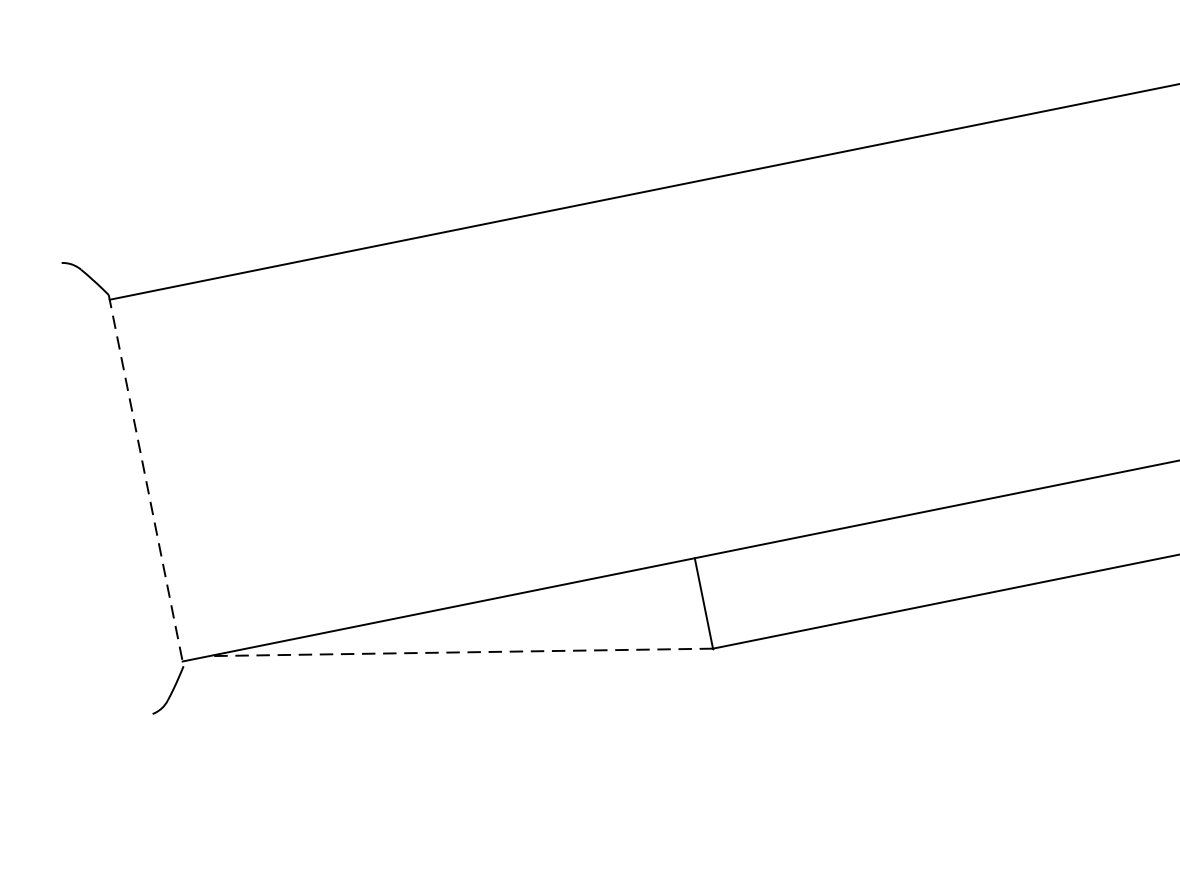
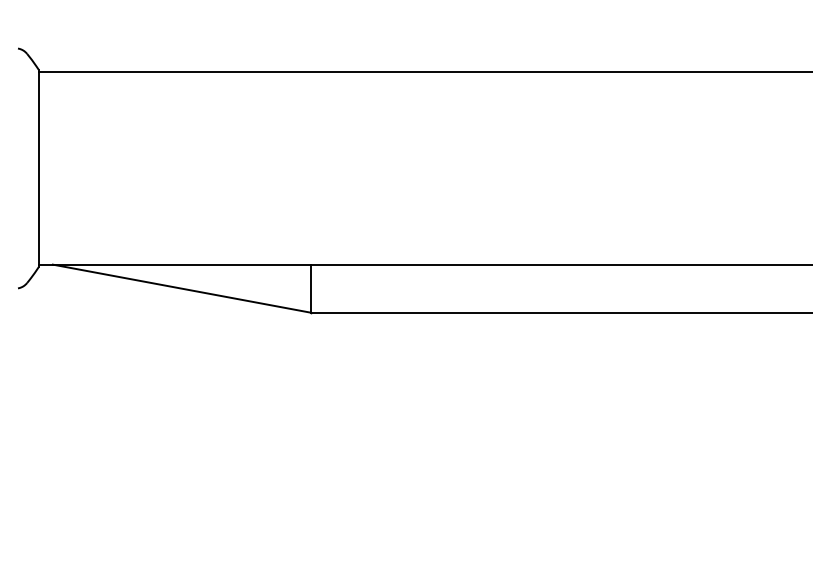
line: (145, 480) -> (38, 168), dashed -> solid
line: (460, 652) -> (181, 288), dashed -> solid

